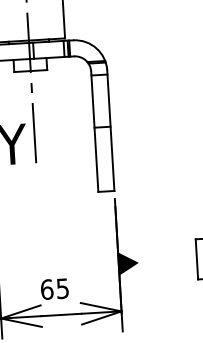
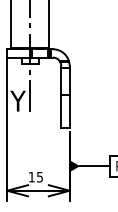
line: (168, 261) -> (95, 166), added
text: (46, 288) -> (31, 176), 65 -> 15

